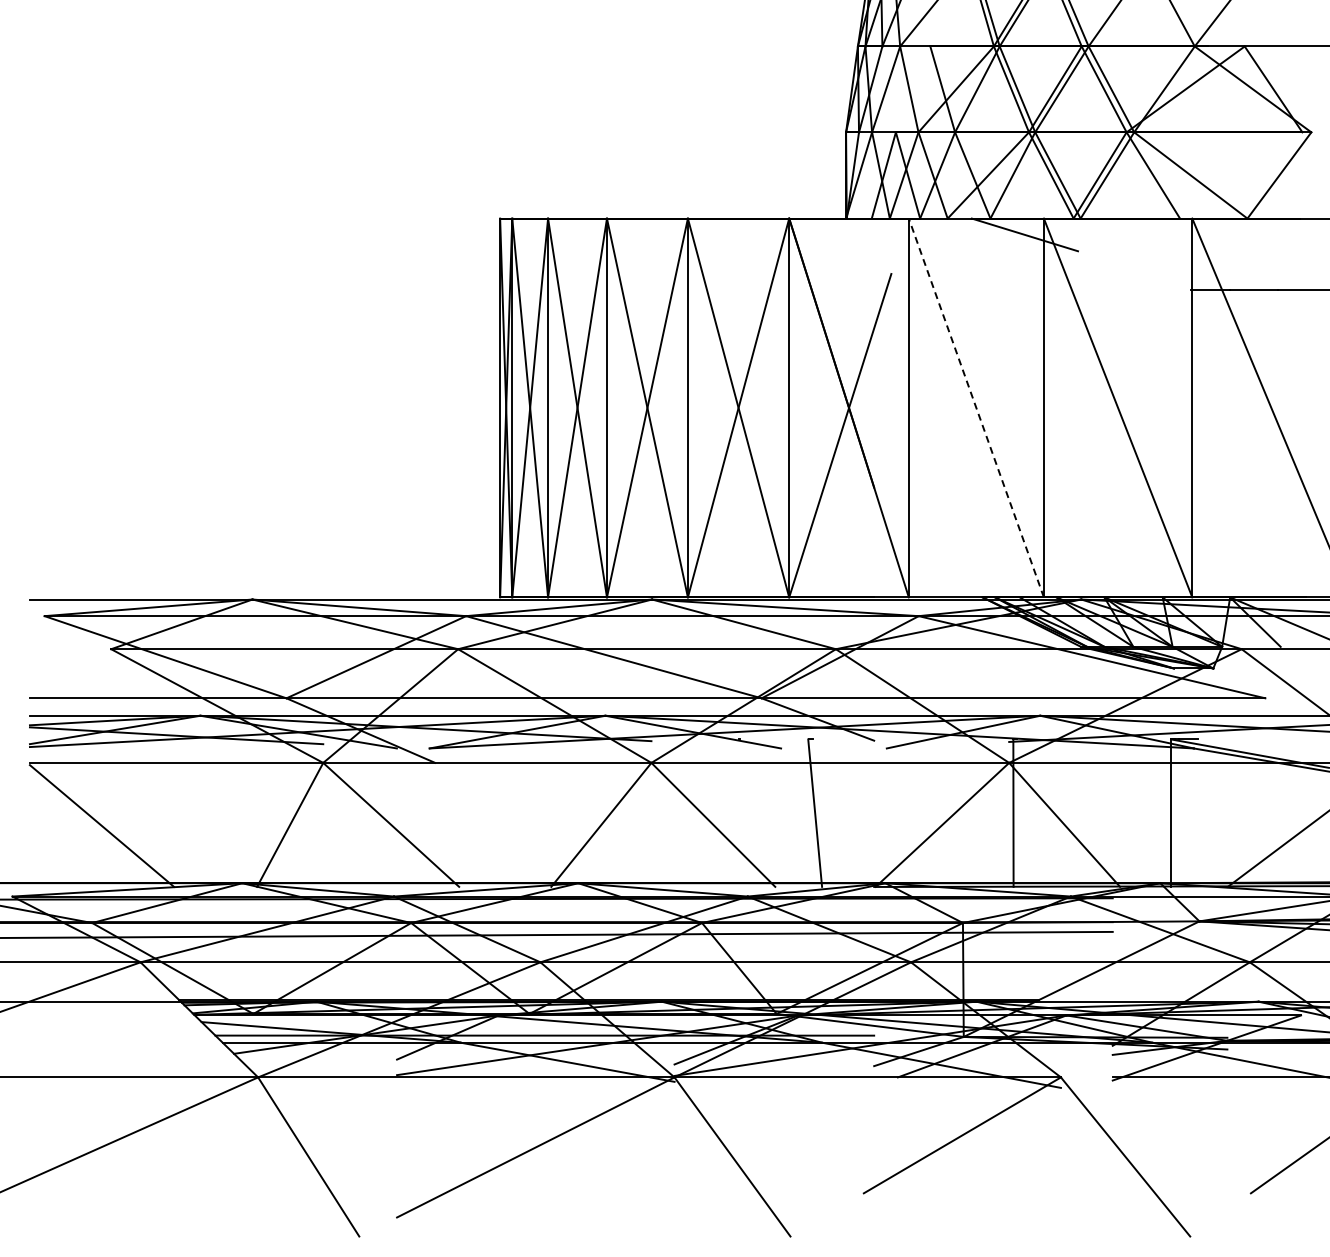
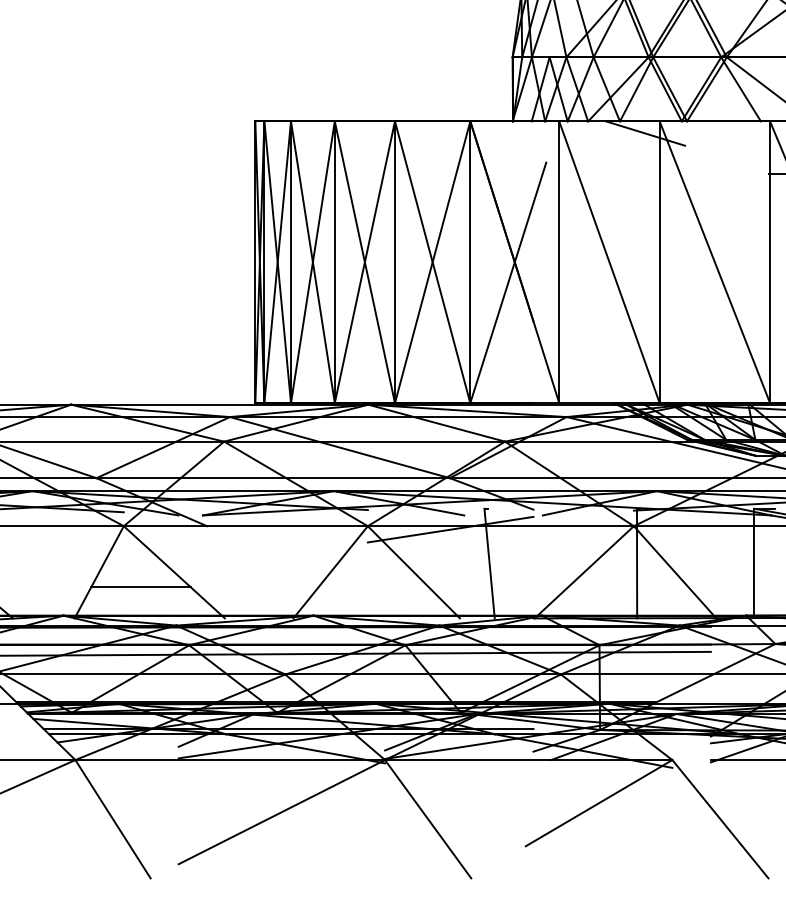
line: (976, 407) -> (609, 261), dashed -> solid
line: (762, 767) -> (450, 529), added
line: (346, 844) -> (141, 586), added

